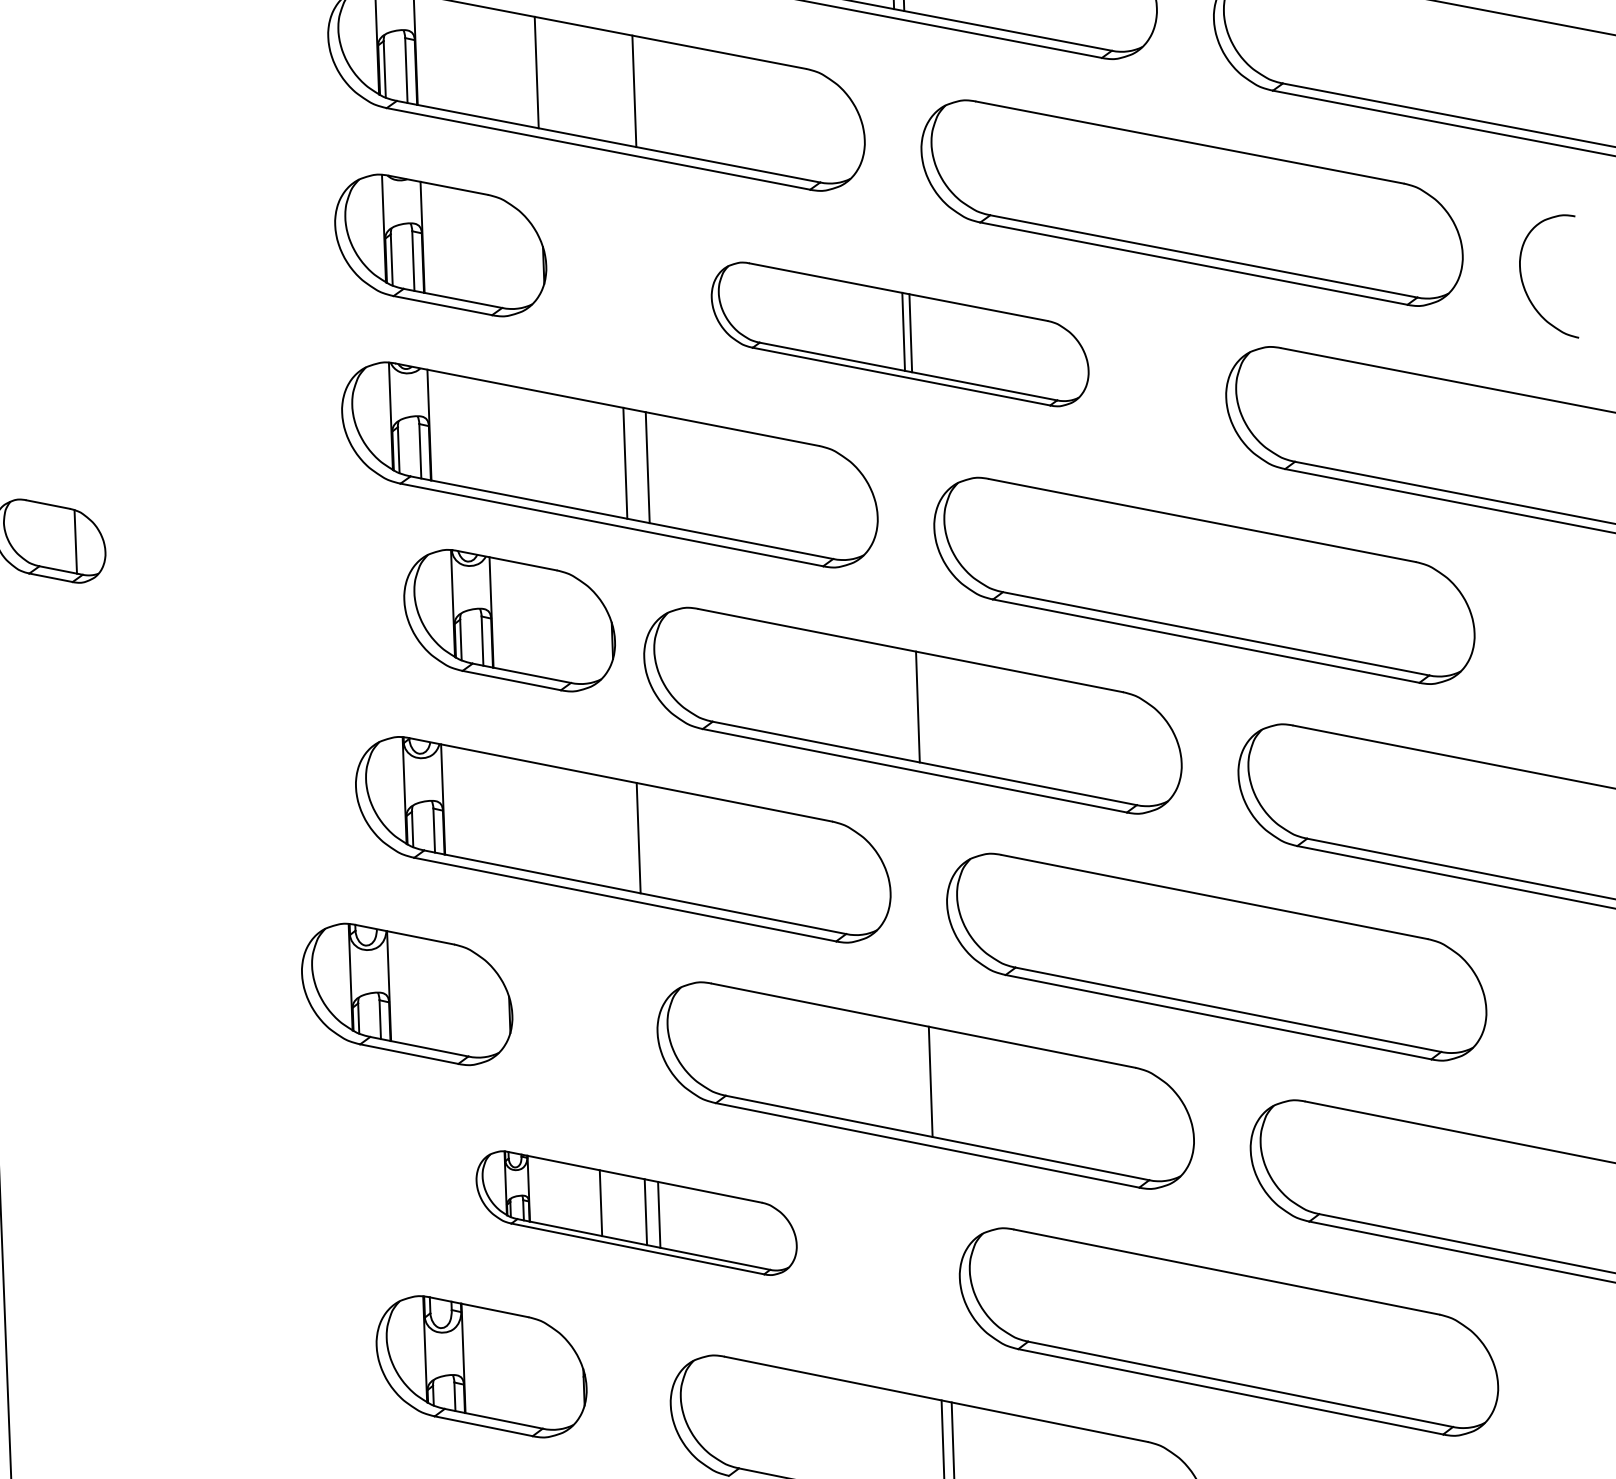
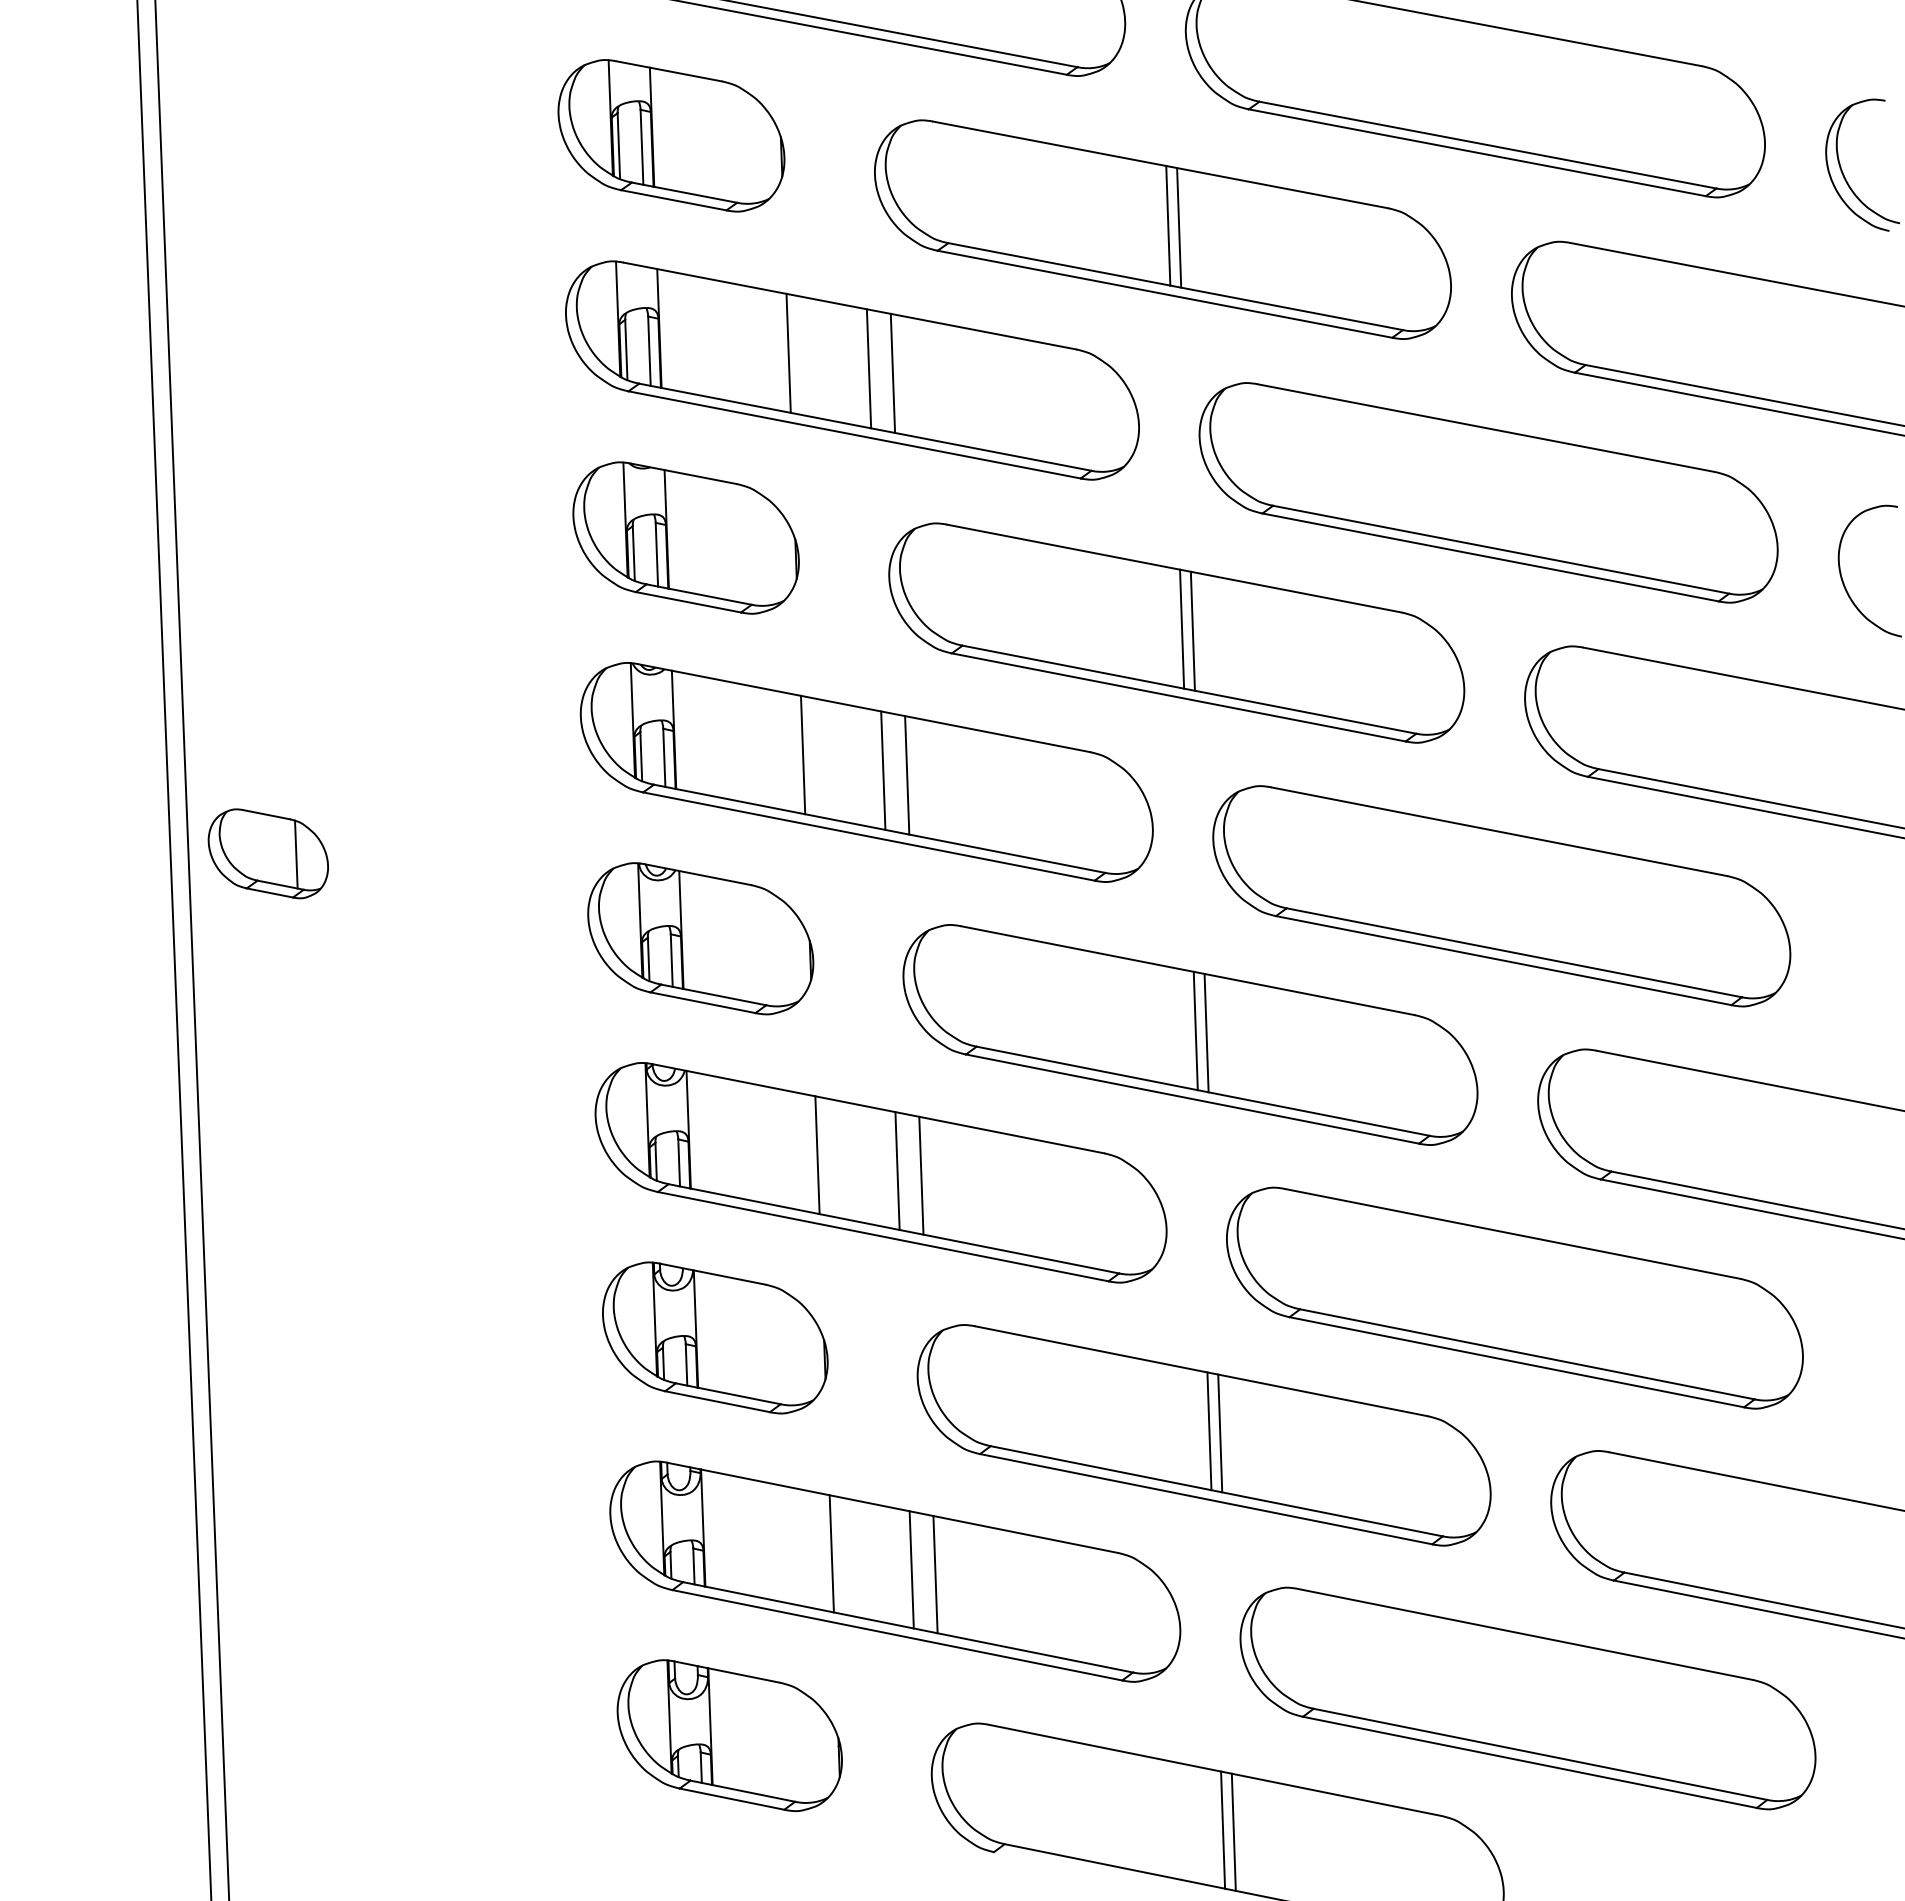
line: (611, 86) -> (868, 368), added
part: (899, 333) -> (1176, 632), size x1.43
line: (549, 448) -> (802, 754), added
part: (509, 620) -> (700, 938), moved
line: (927, 708) -> (1206, 1032), added
line: (563, 823) -> (817, 1155), added
line: (661, 842) -> (921, 1175), added
part: (407, 994) -> (715, 1337), moved
line: (941, 1083) -> (1220, 1433), added
part: (636, 1213) -> (895, 1571), size x1.67

